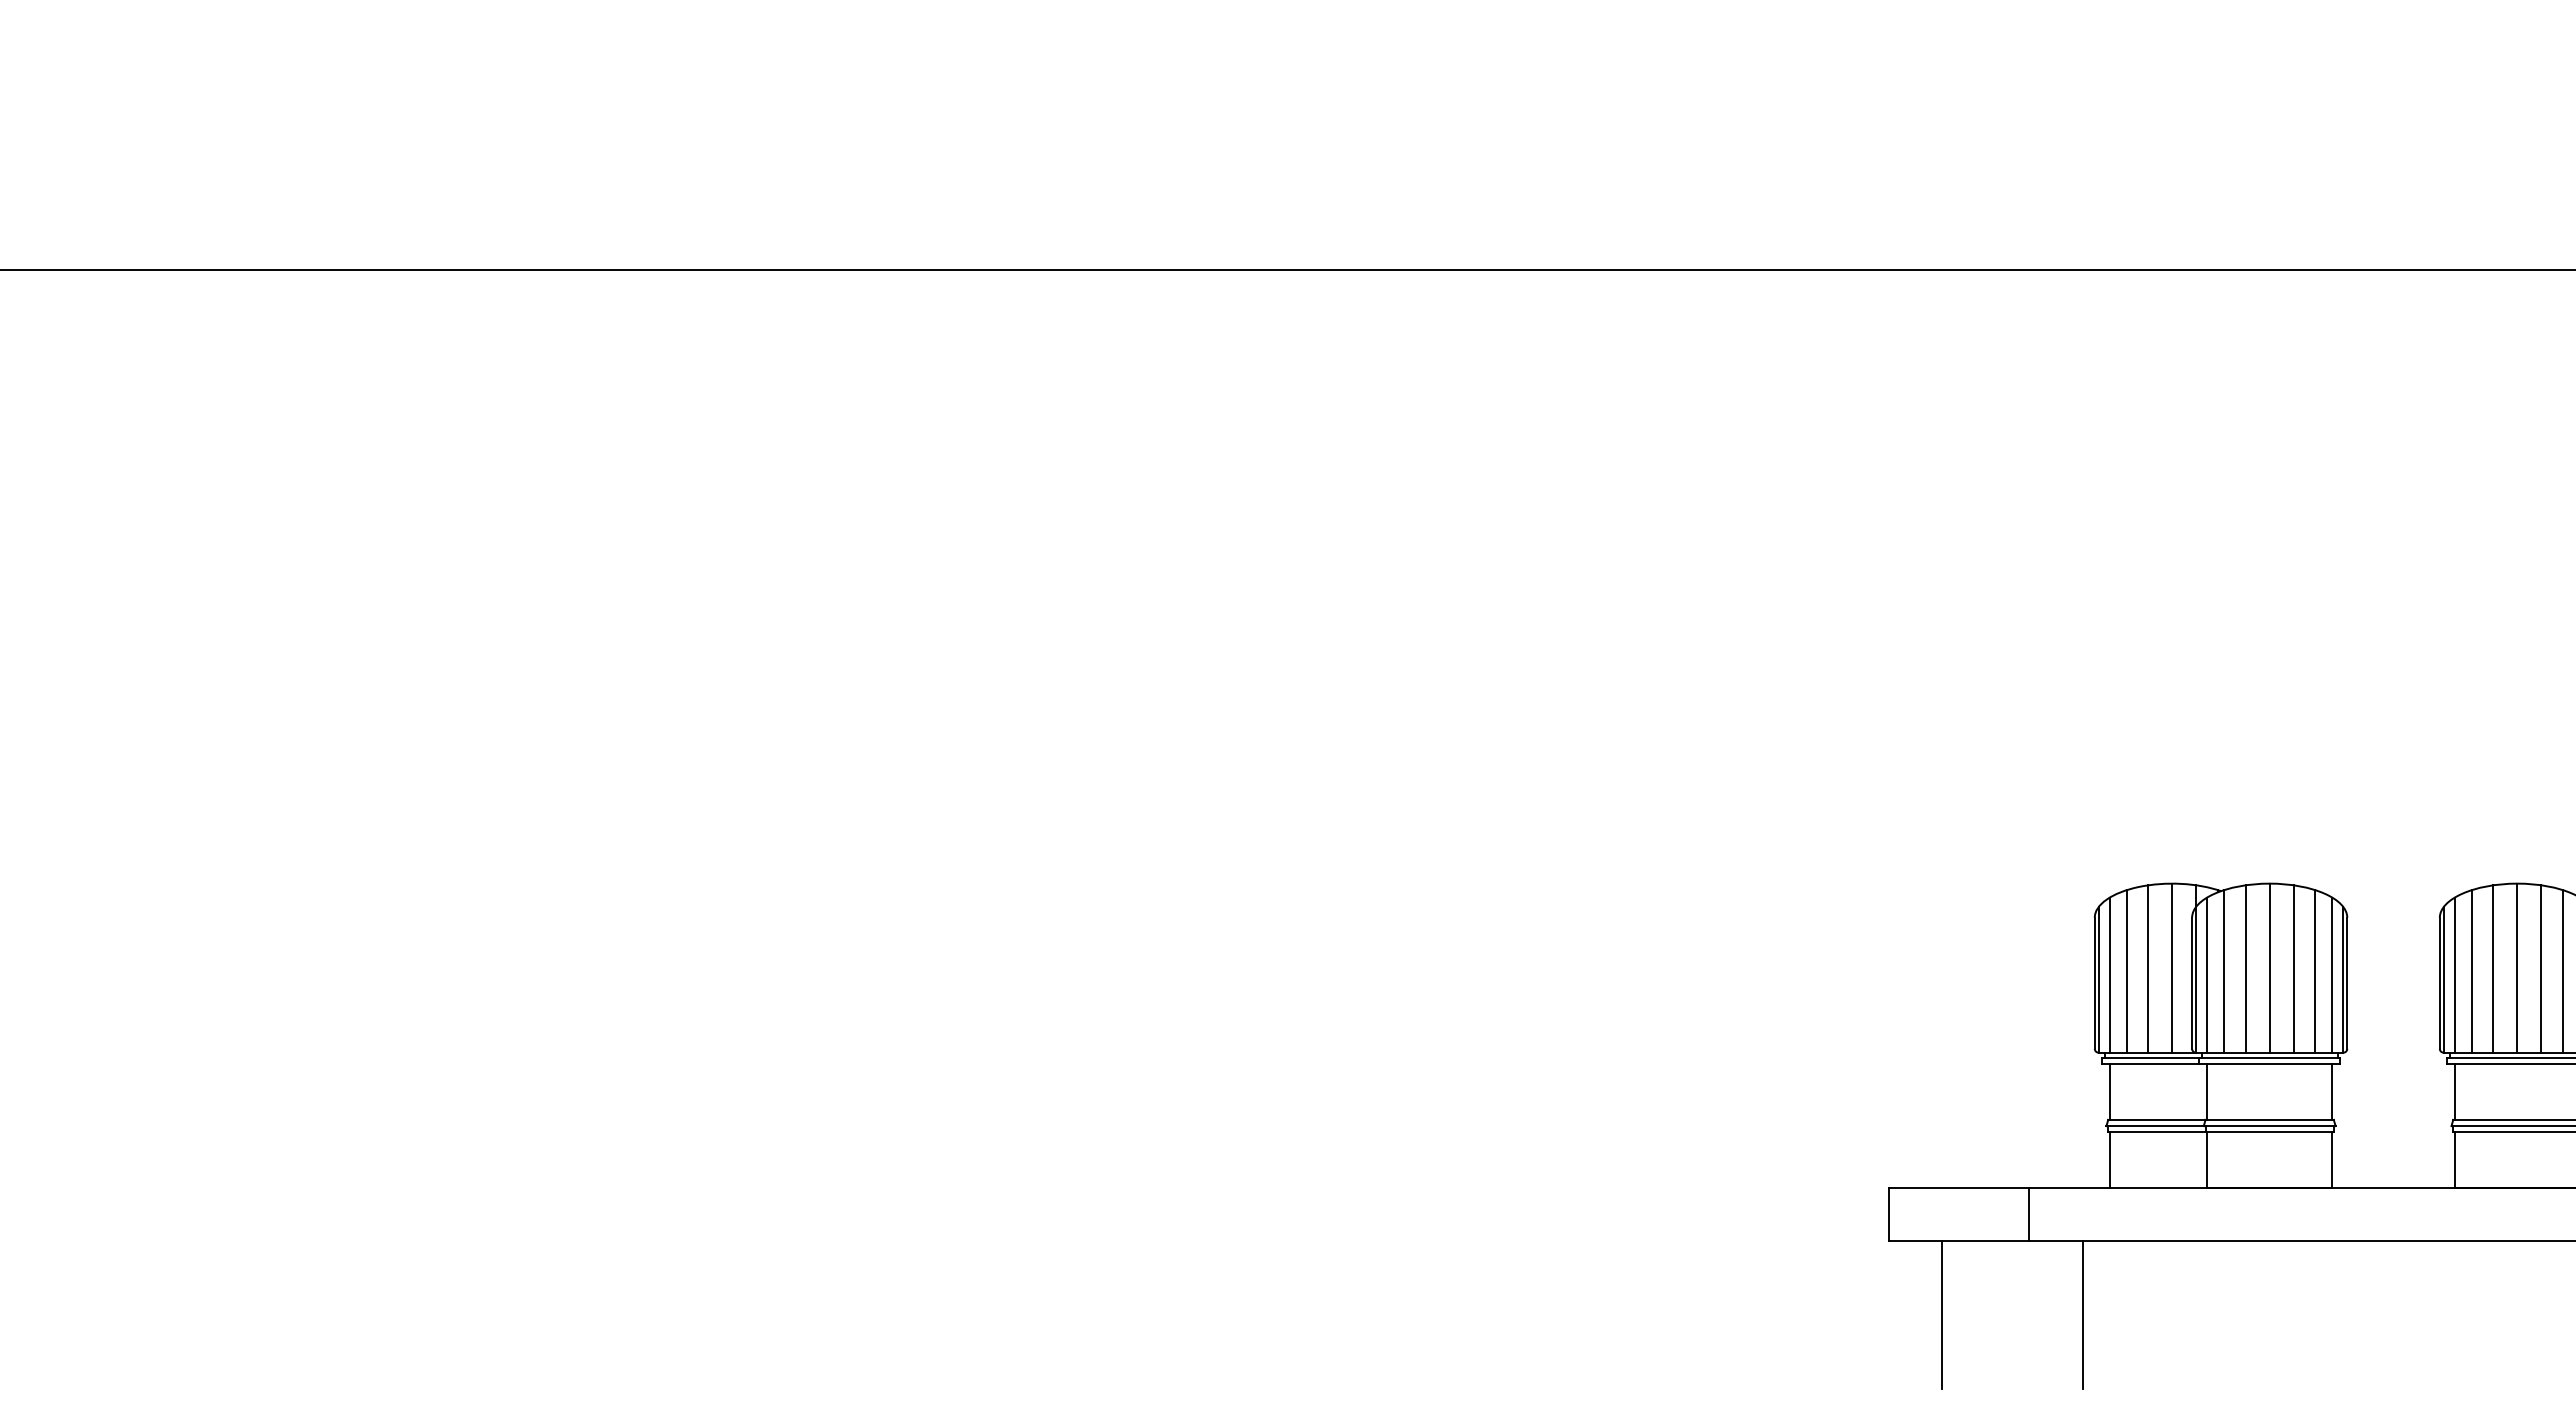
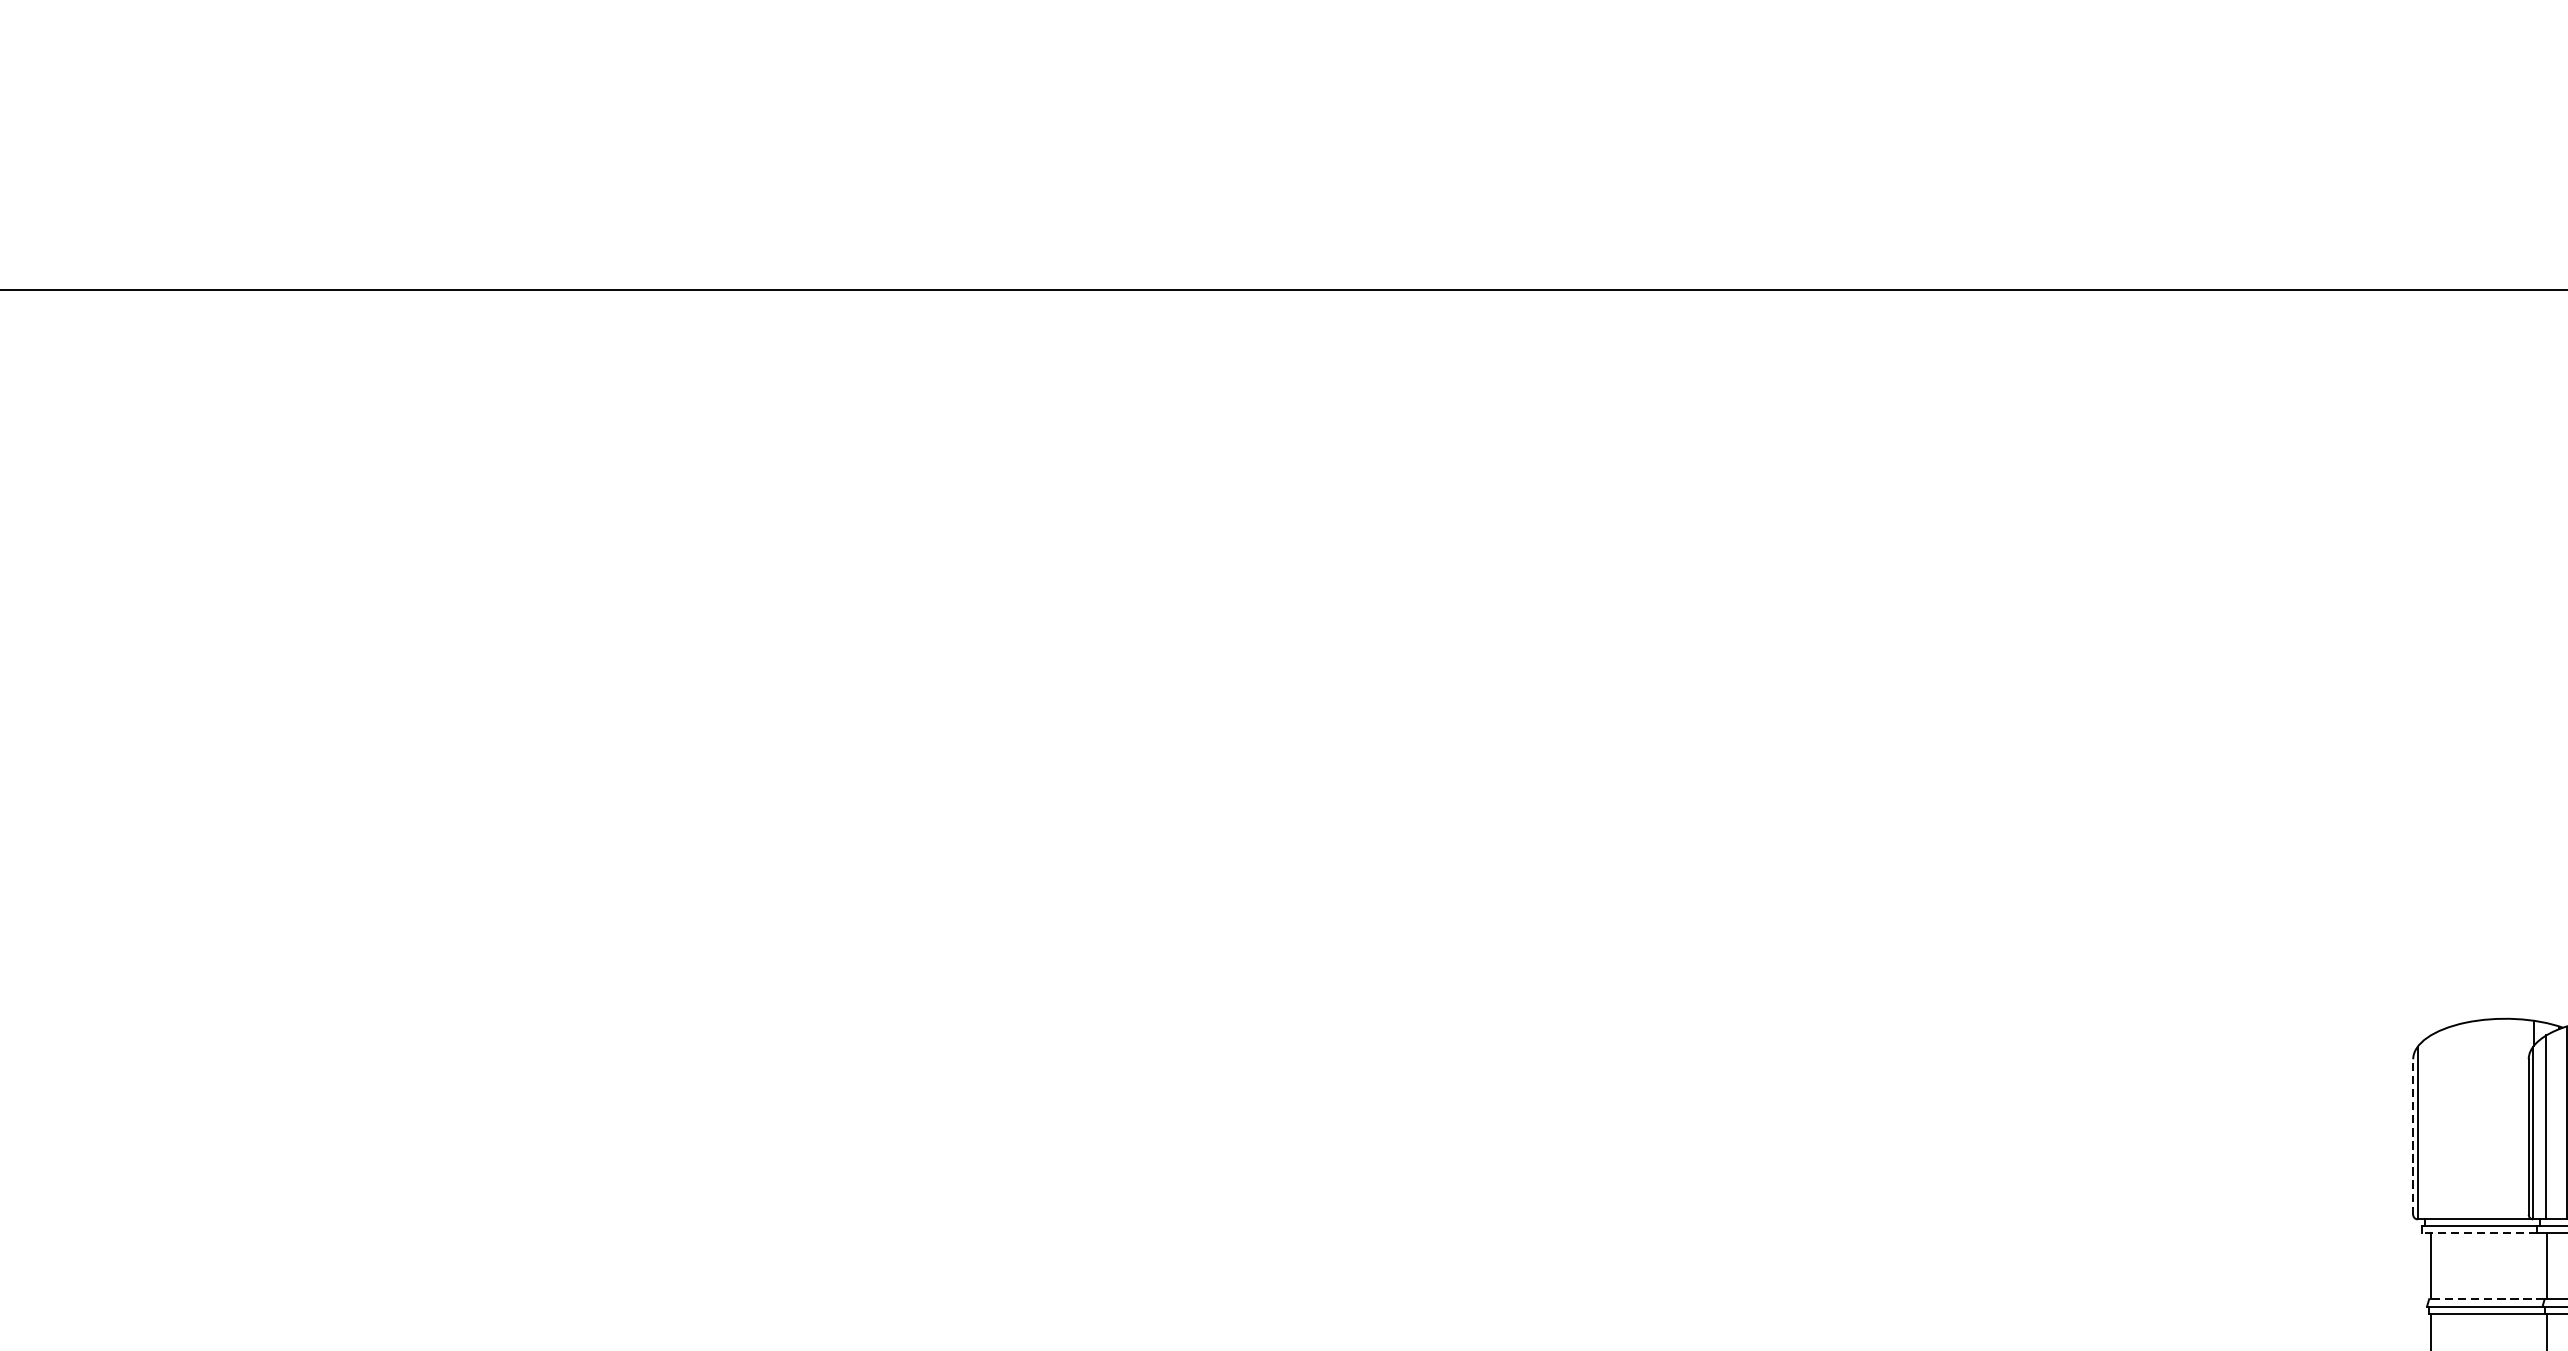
line: (2172, 967) -> (2505, 1118), removed
line: (2148, 968) -> (2476, 1119), removed
line: (2126, 971) -> (2450, 1123), removed
line: (2109, 974) -> (2430, 1126), removed
line: (2094, 983) -> (2412, 1137), solid -> dashed
line: (2150, 1064) -> (2479, 1233), solid -> dashed
line: (2156, 1119) -> (2486, 1298), solid -> dashed

